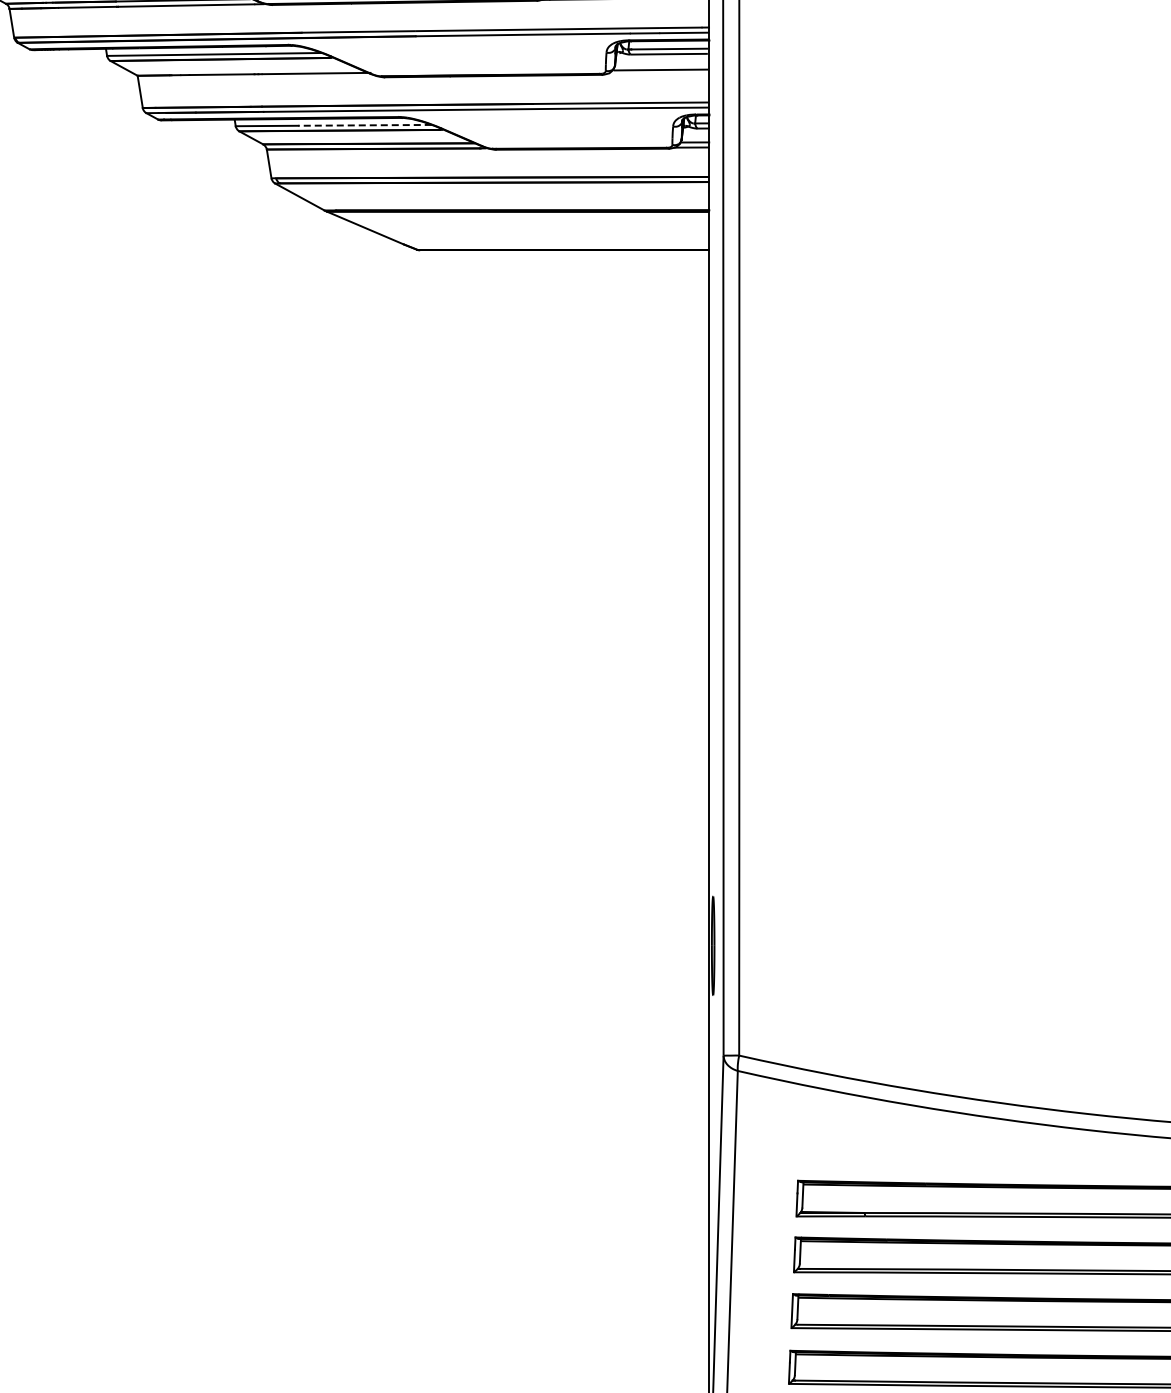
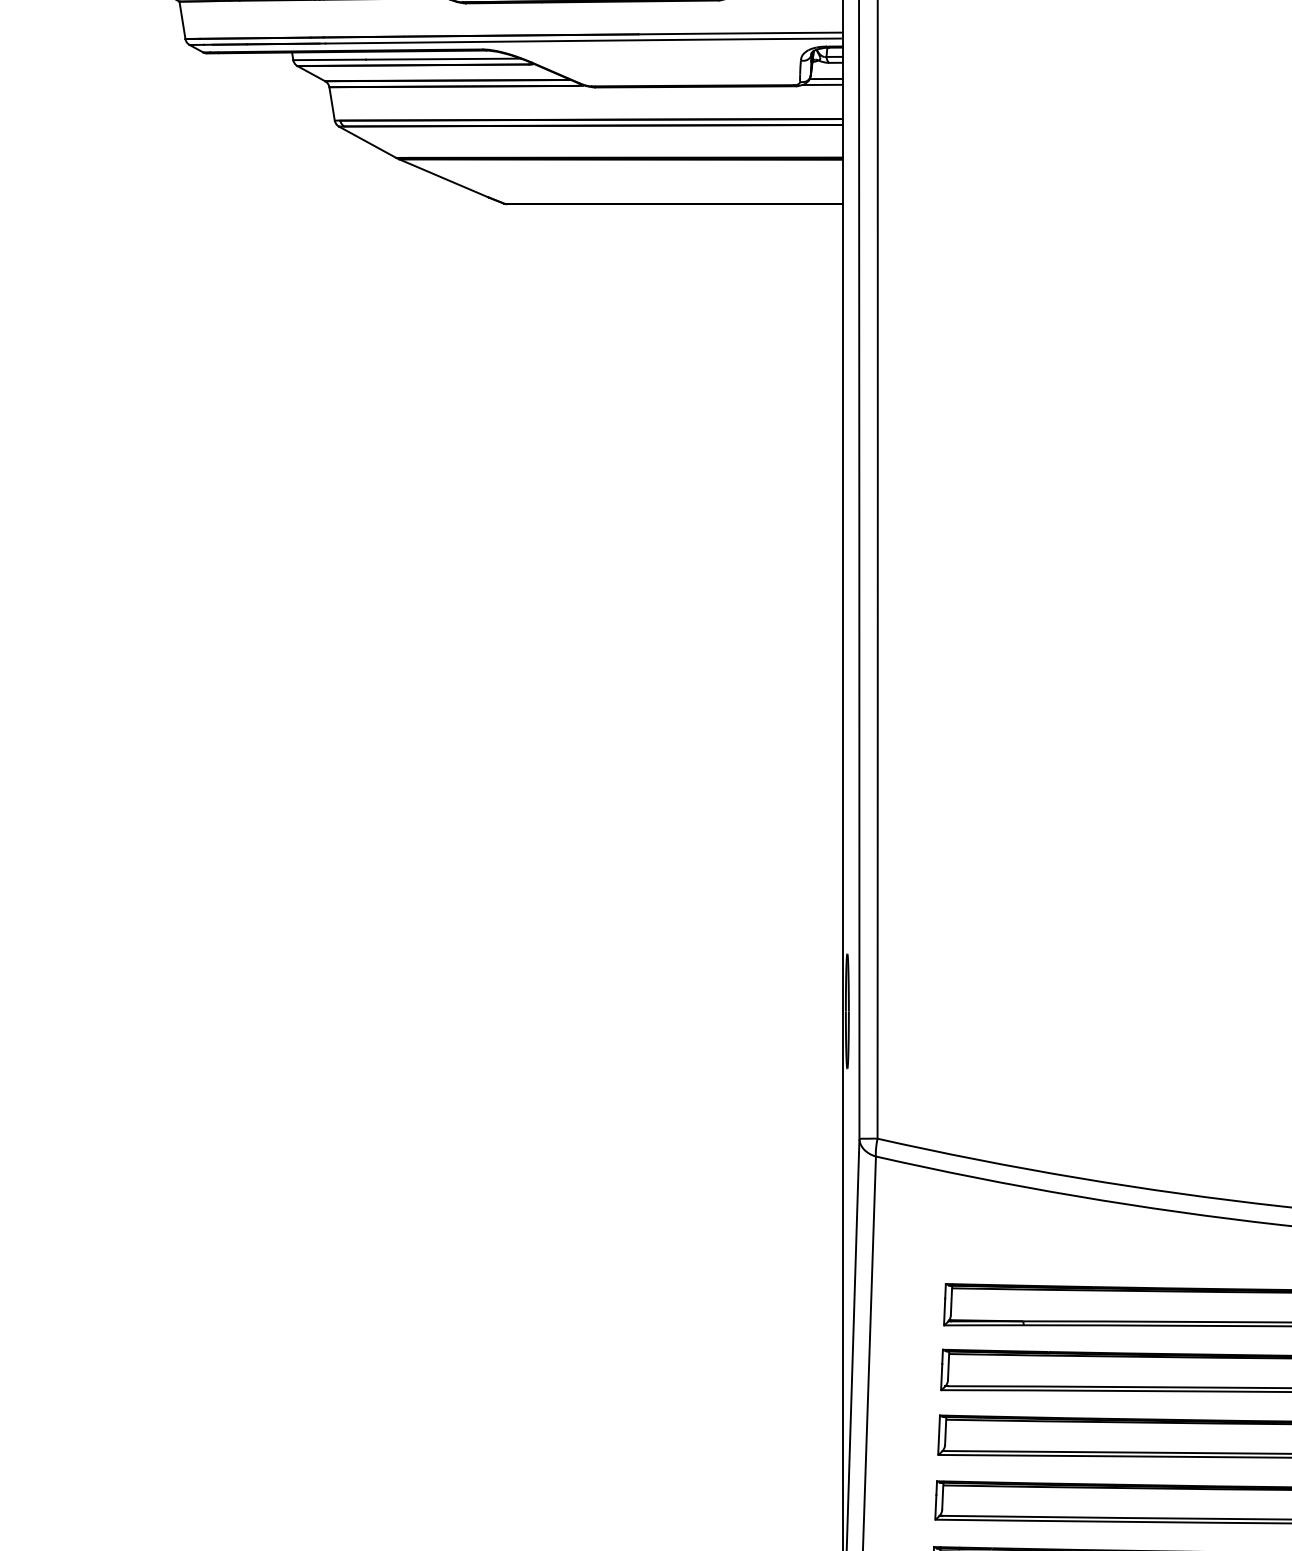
line: (365, 125) -> (443, 59), dashed -> solid

